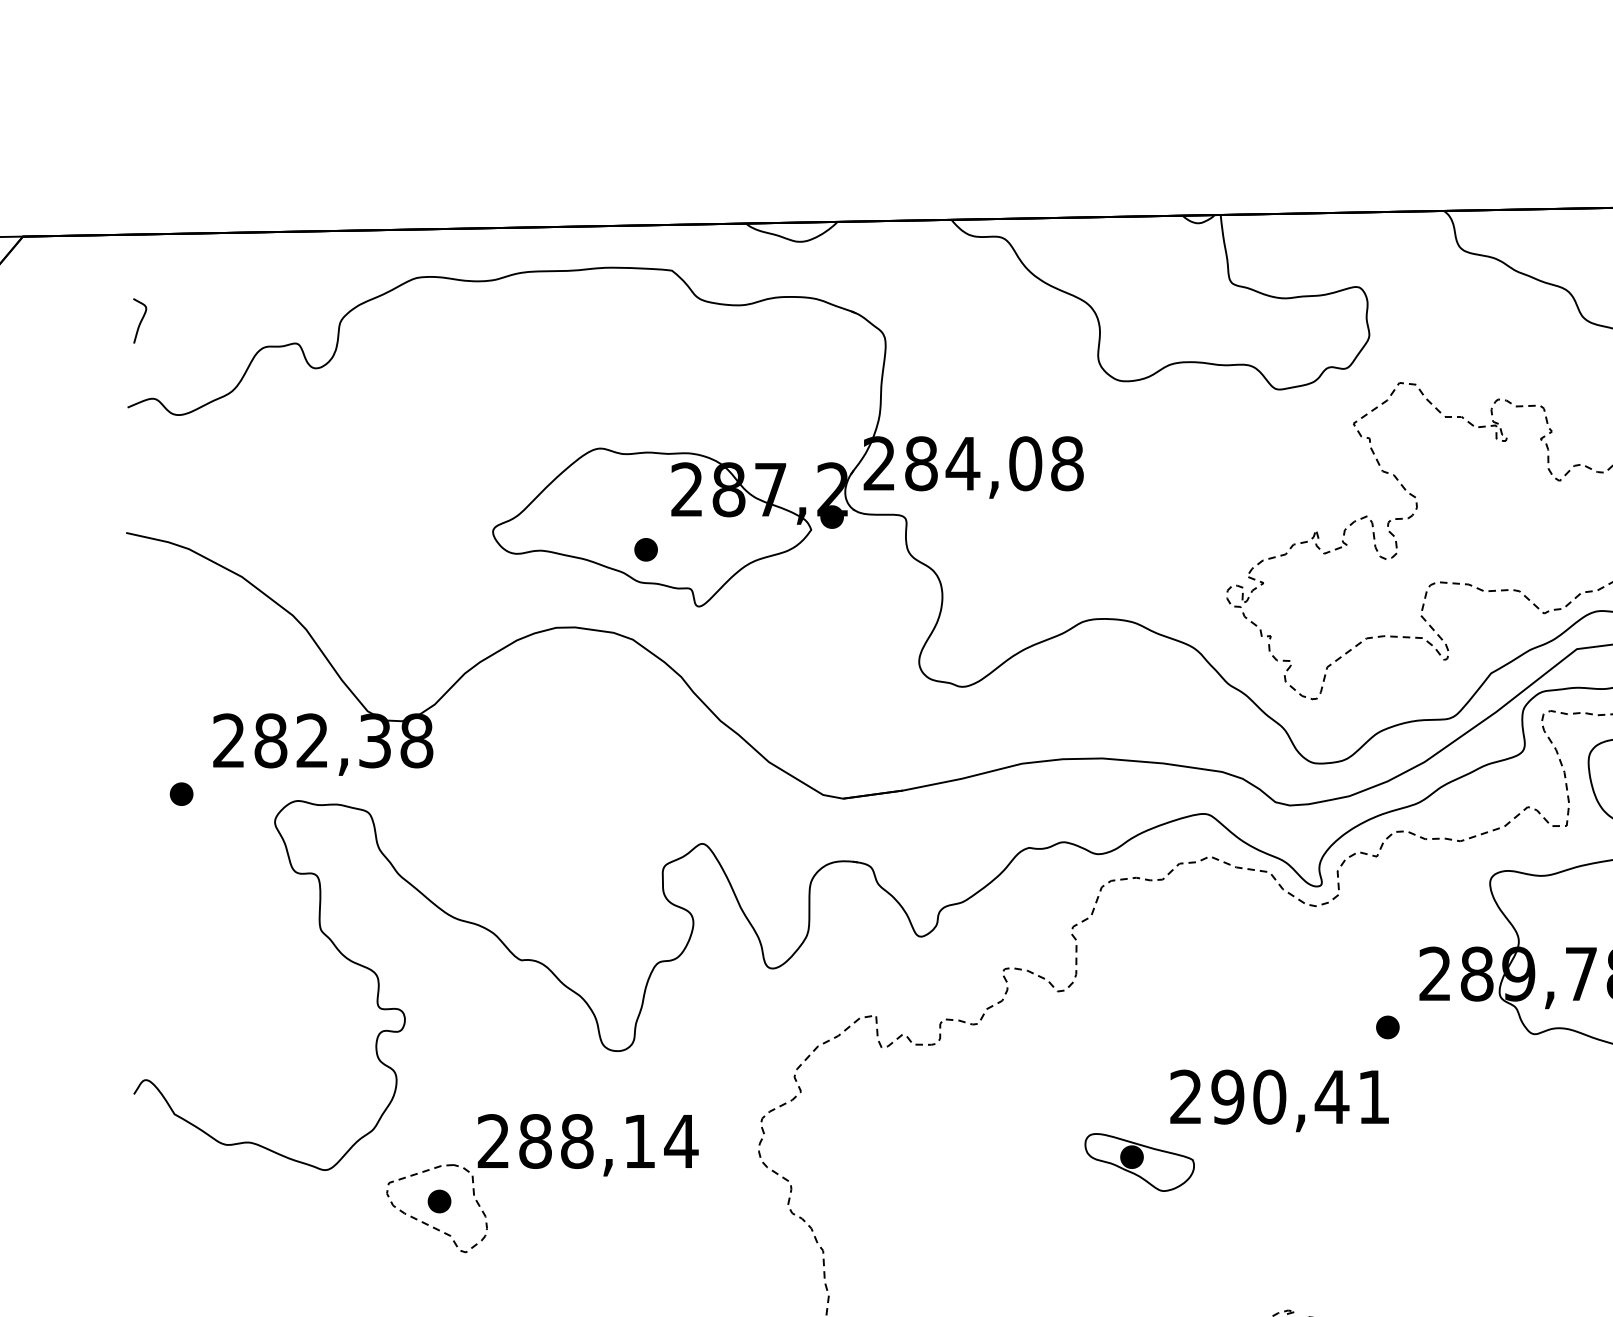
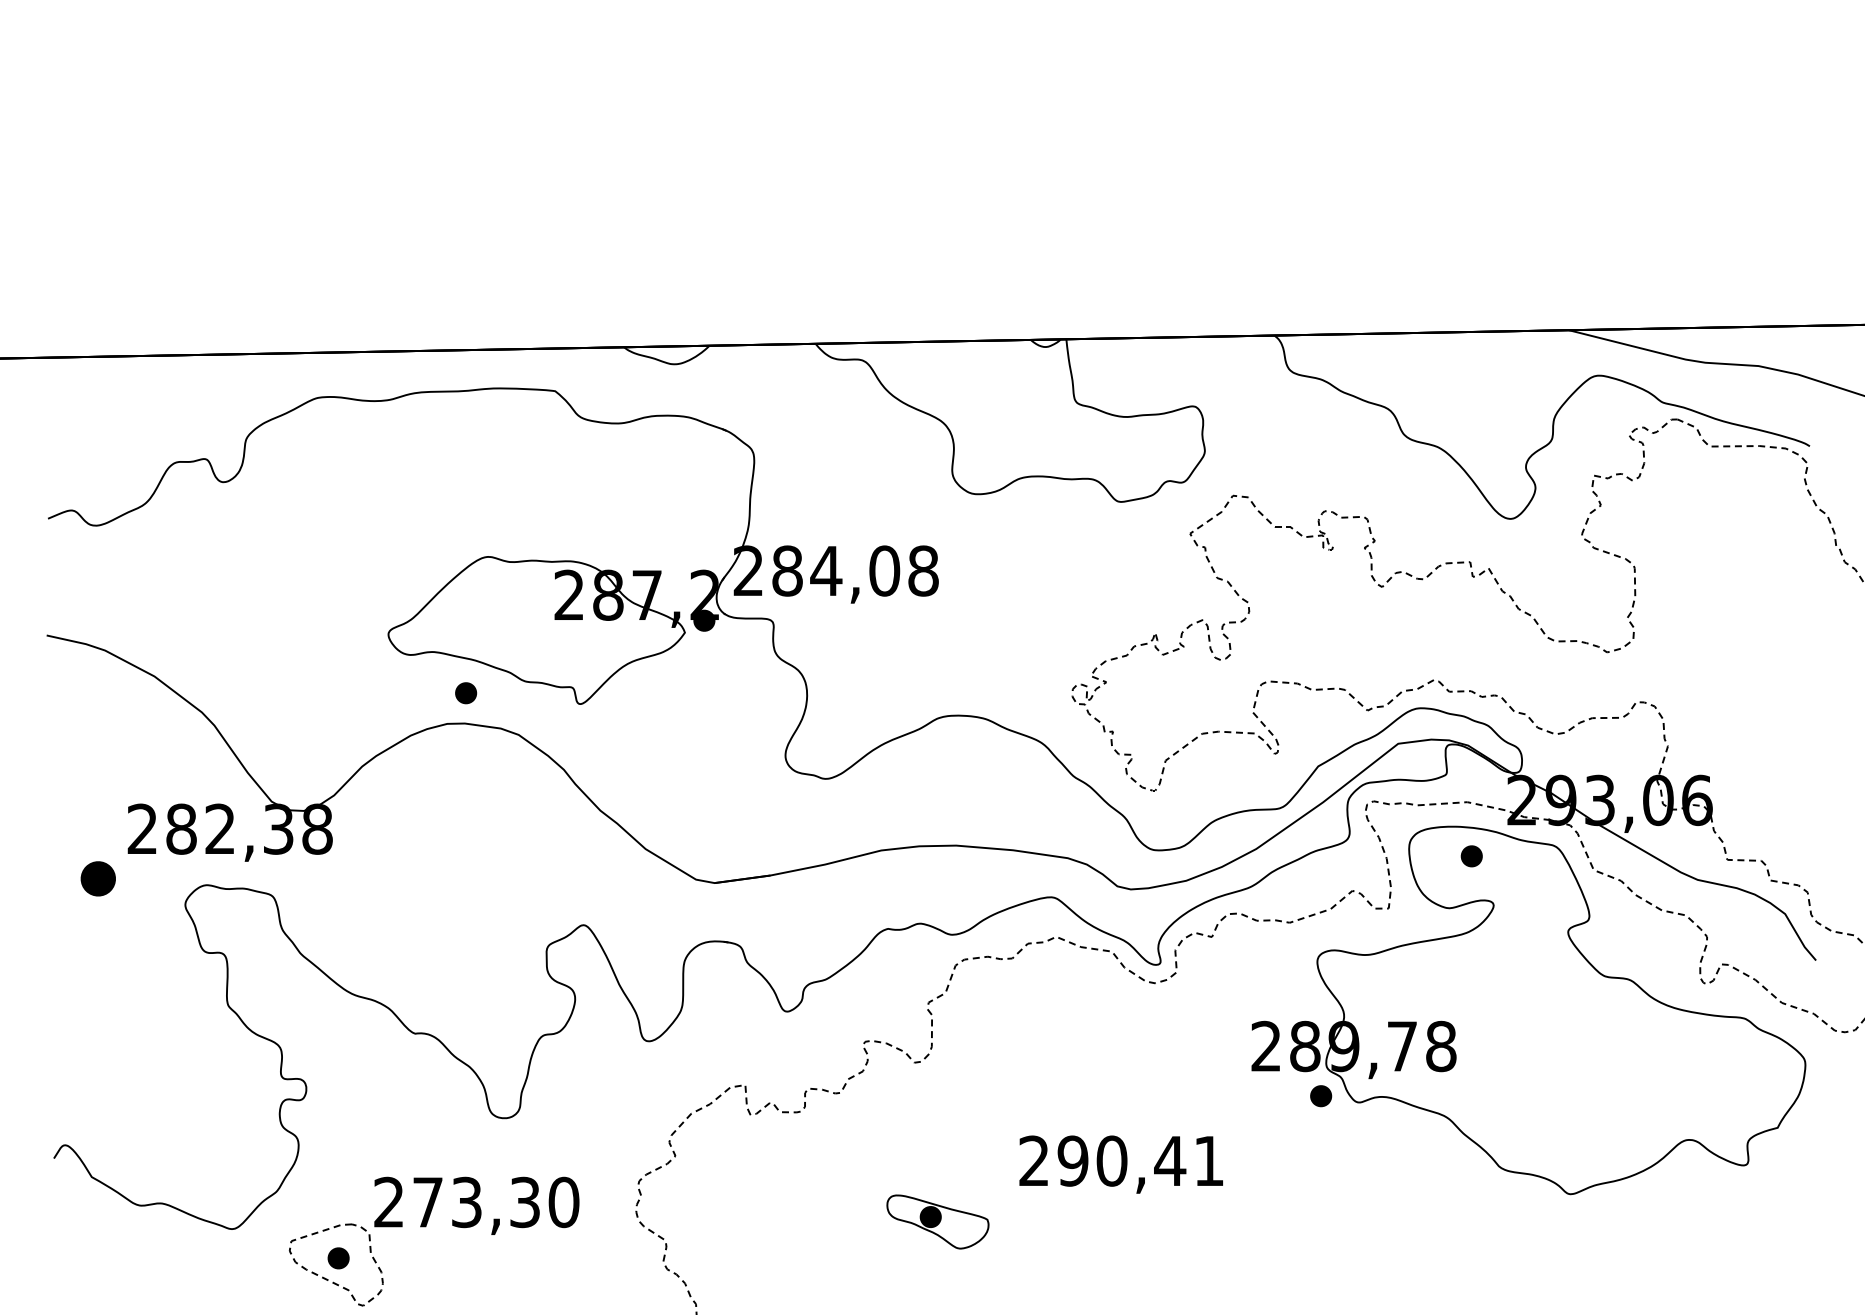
curve: (139, 321) -> (59, 438), removed
part: (646, 550) -> (466, 693), moved
part: (181, 793) -> (98, 878), size x1.6
part: (1388, 1027) -> (1321, 1096), moved
text: (608, 1141) -> (496, 1202), 288,14 -> 273,30
part: (1139, 1161) -> (937, 1221), moved

